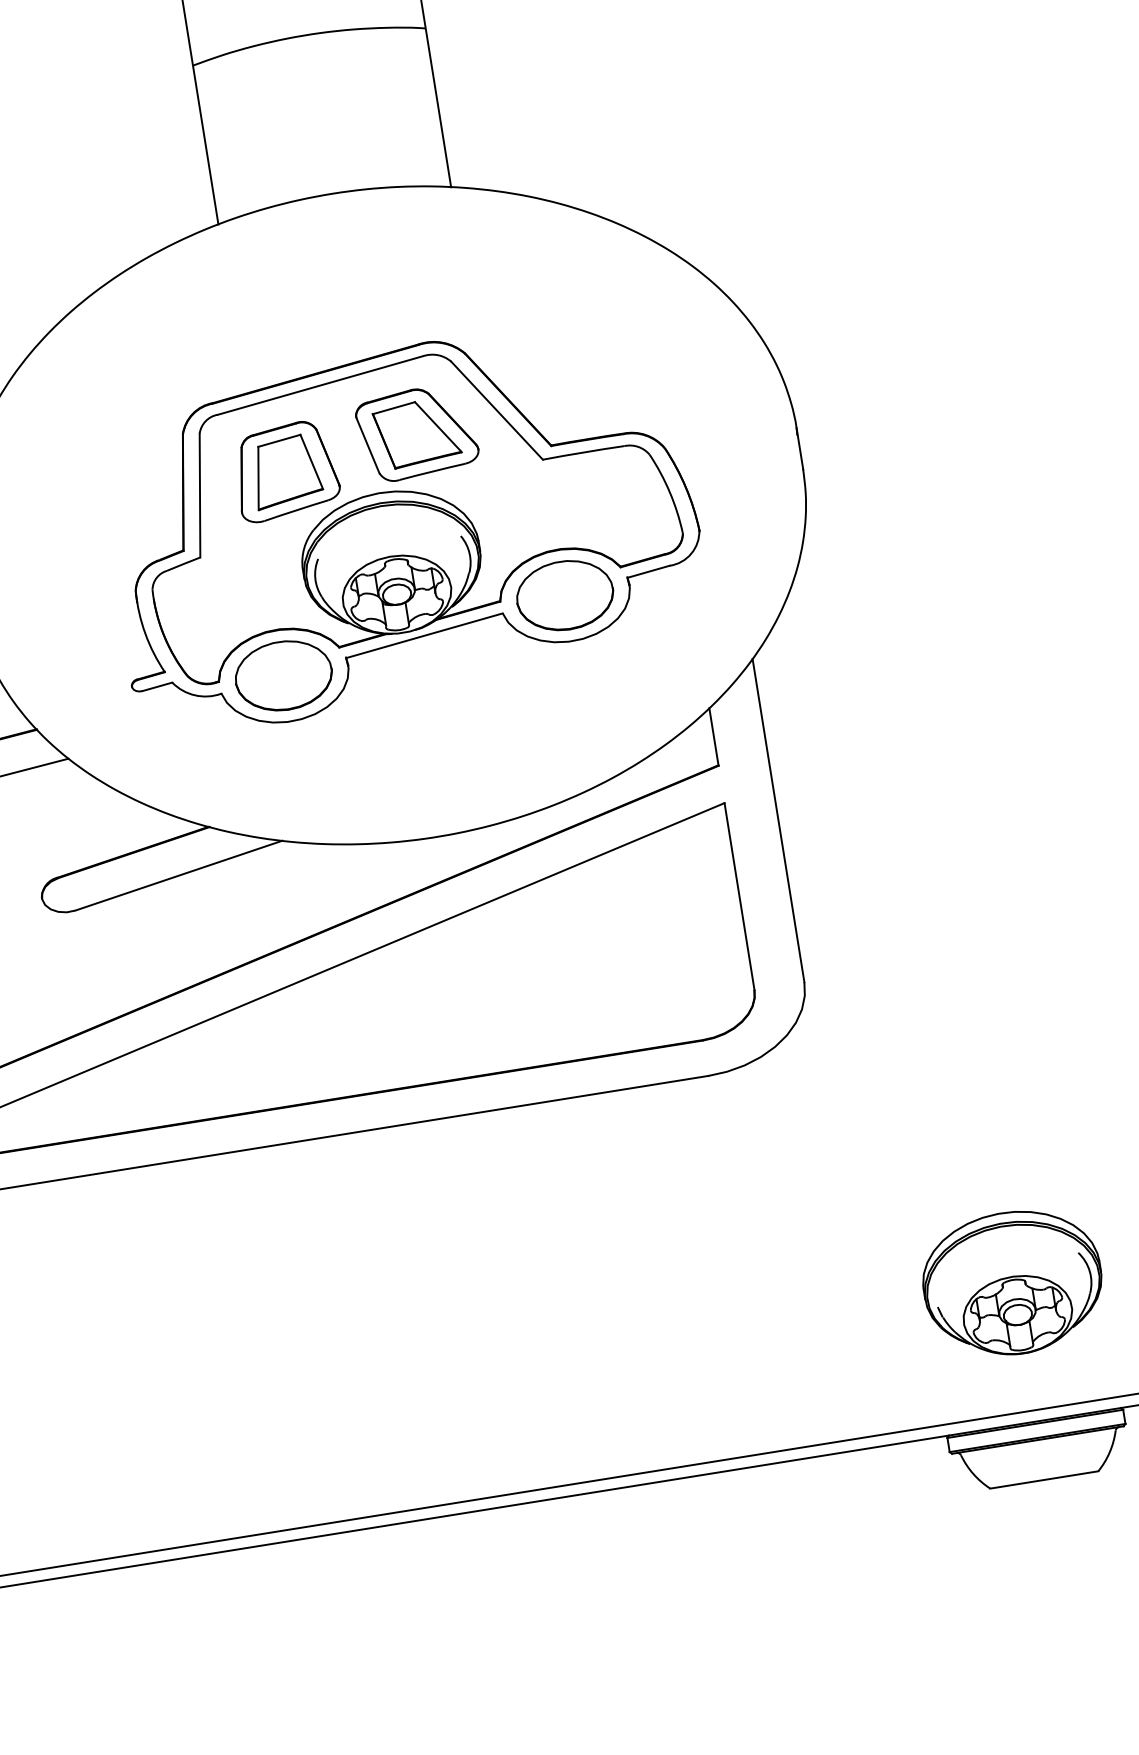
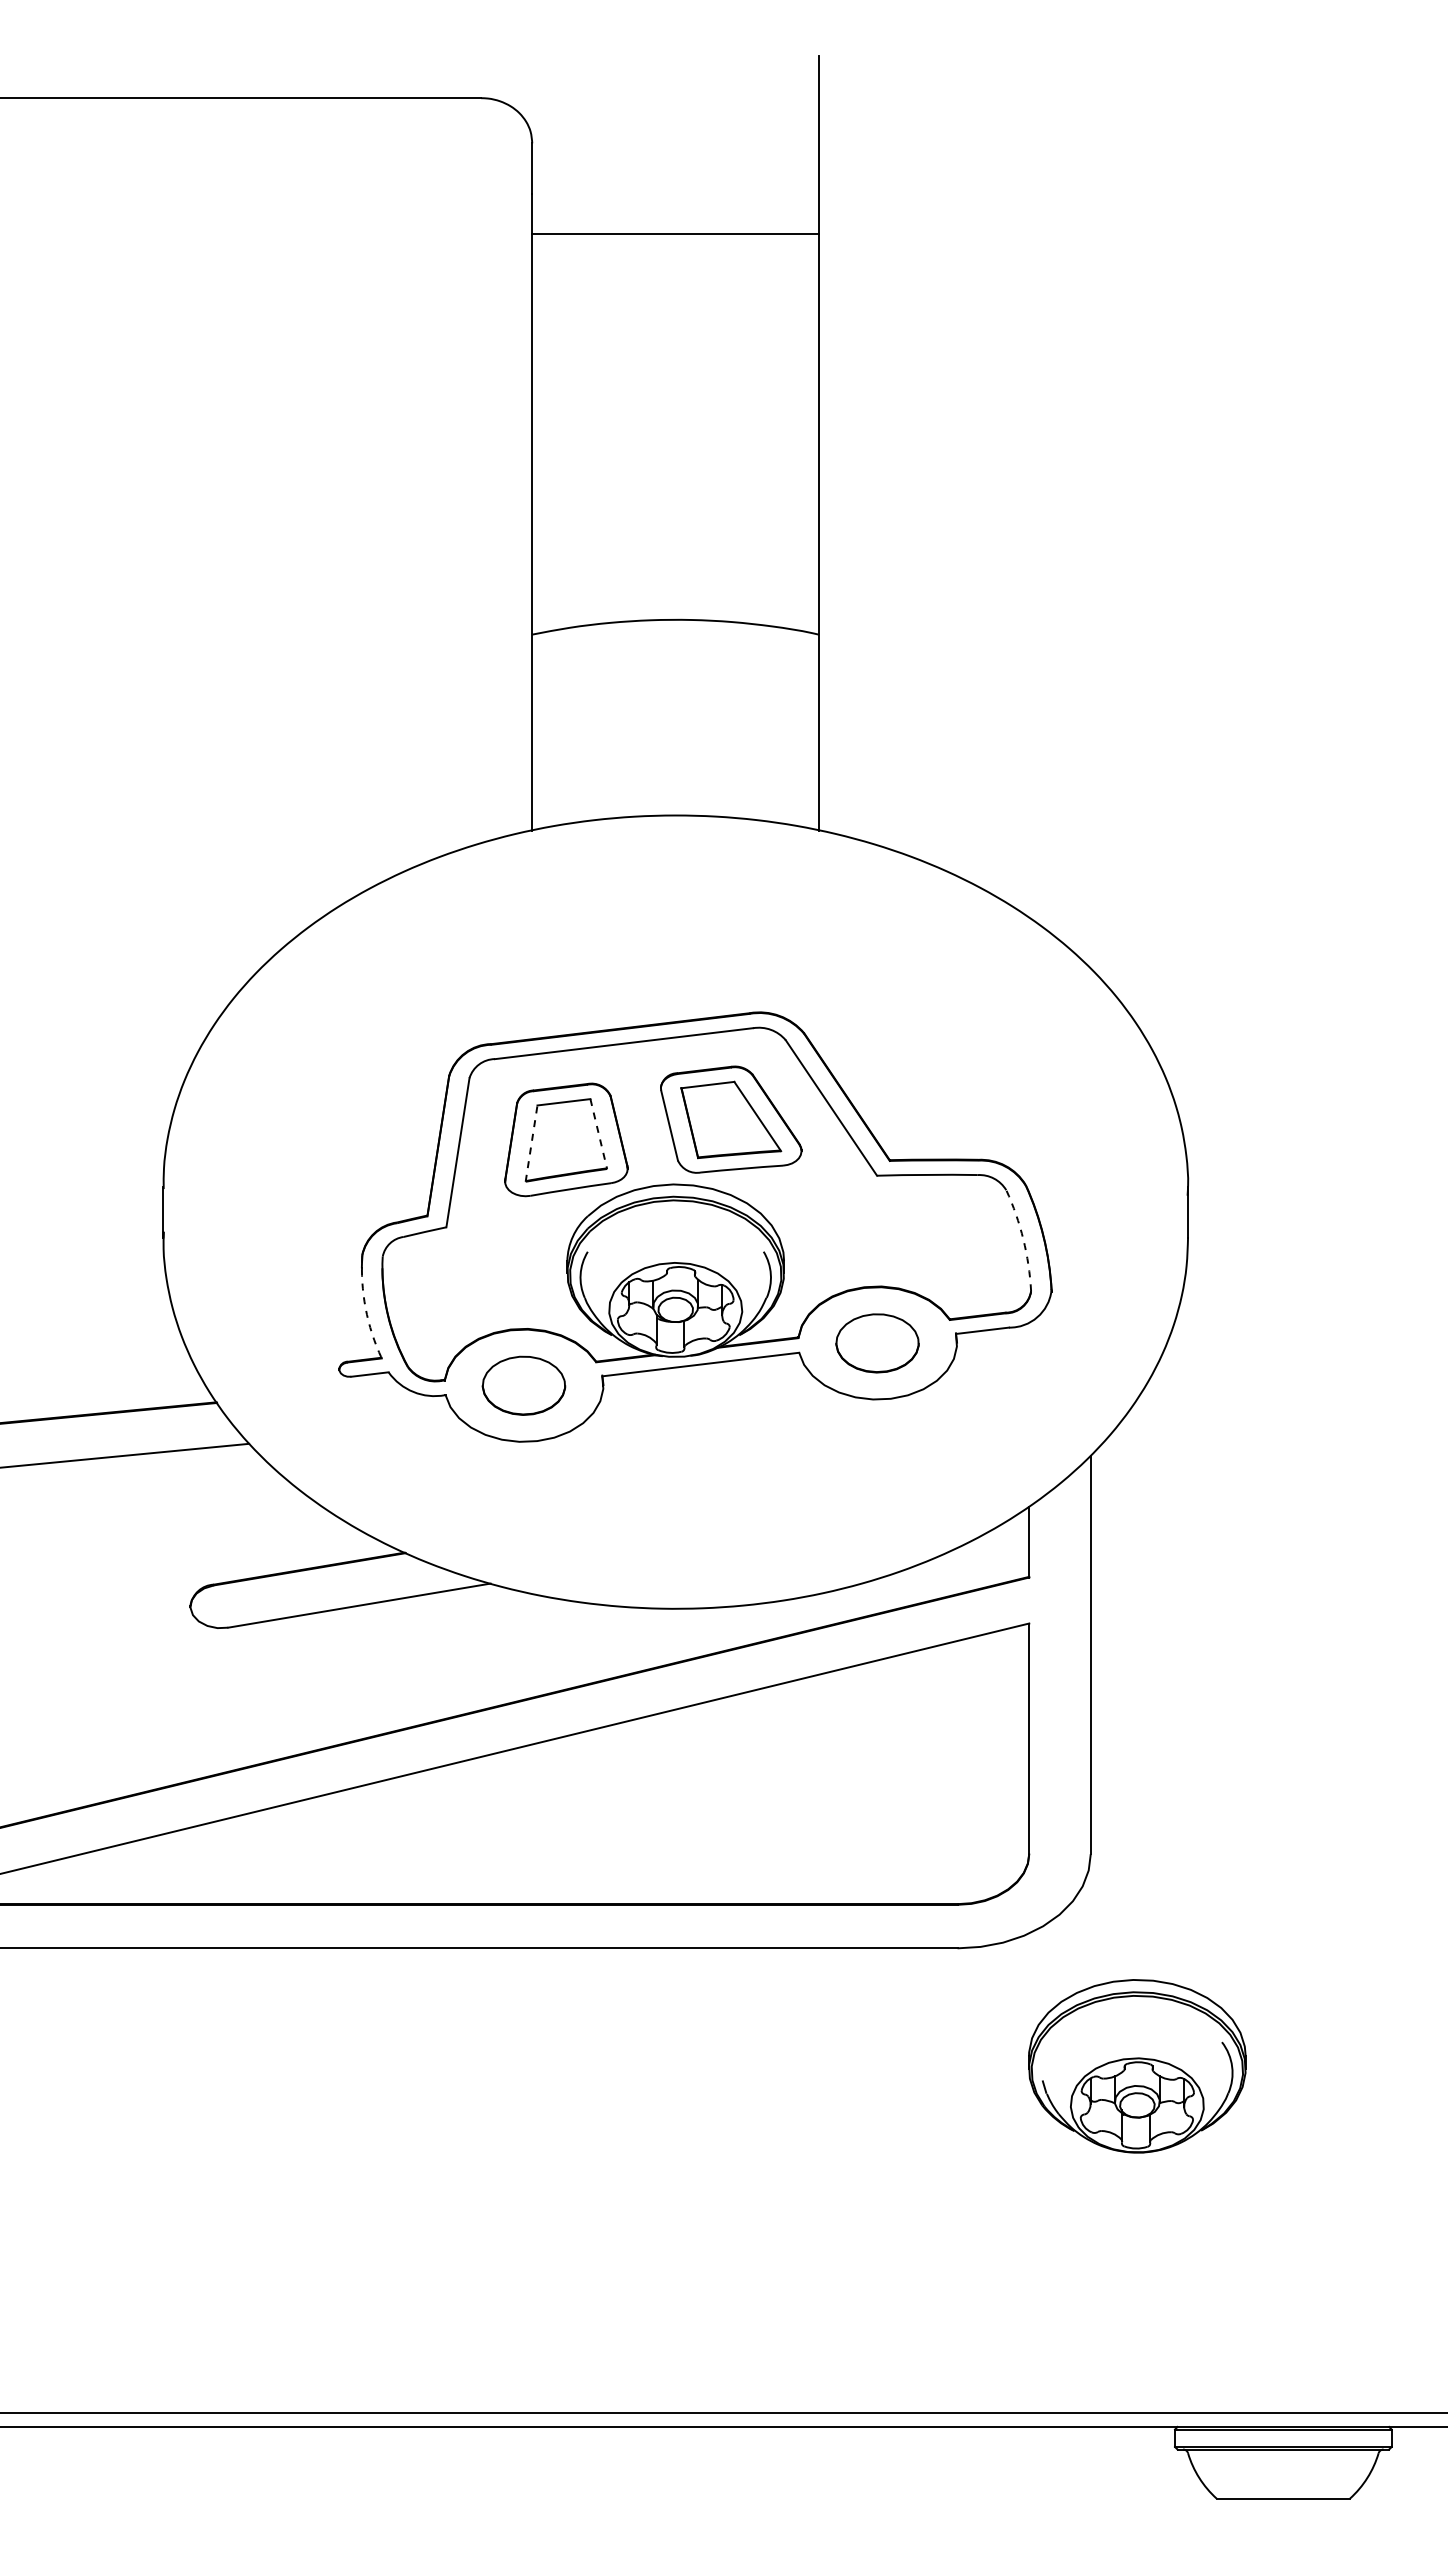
line: (311, 462) -> (598, 1134), solid -> dashed
line: (258, 478) -> (531, 1143), solid -> dashed
arc: (669, 492) -> (1023, 1239), solid -> dashed
part: (565, 595) -> (877, 1343), size x0.7
arc: (145, 633) -> (365, 1308), solid -> dashed
part: (283, 675) -> (523, 1385), size x0.7
part: (1012, 1283) -> (1137, 2066), moved

